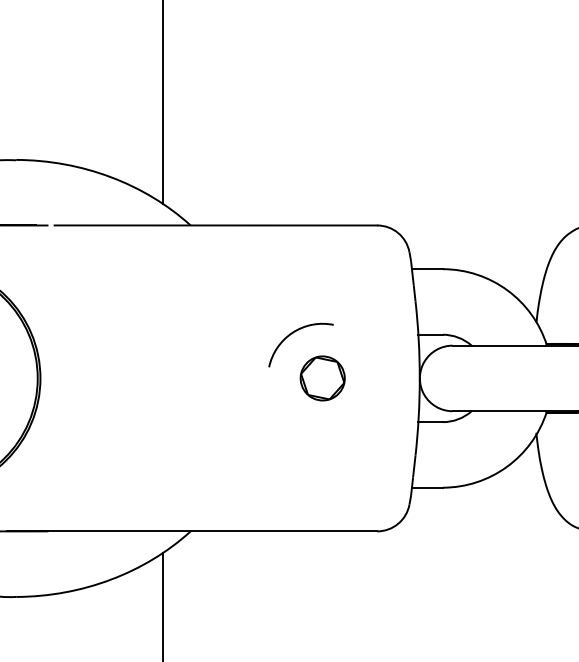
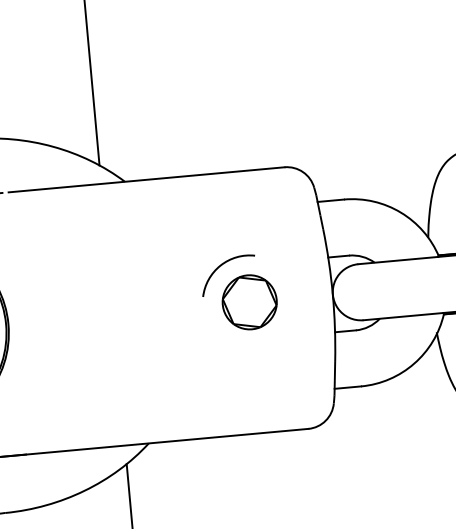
part: (322, 378) -> (249, 302), size x1.43

